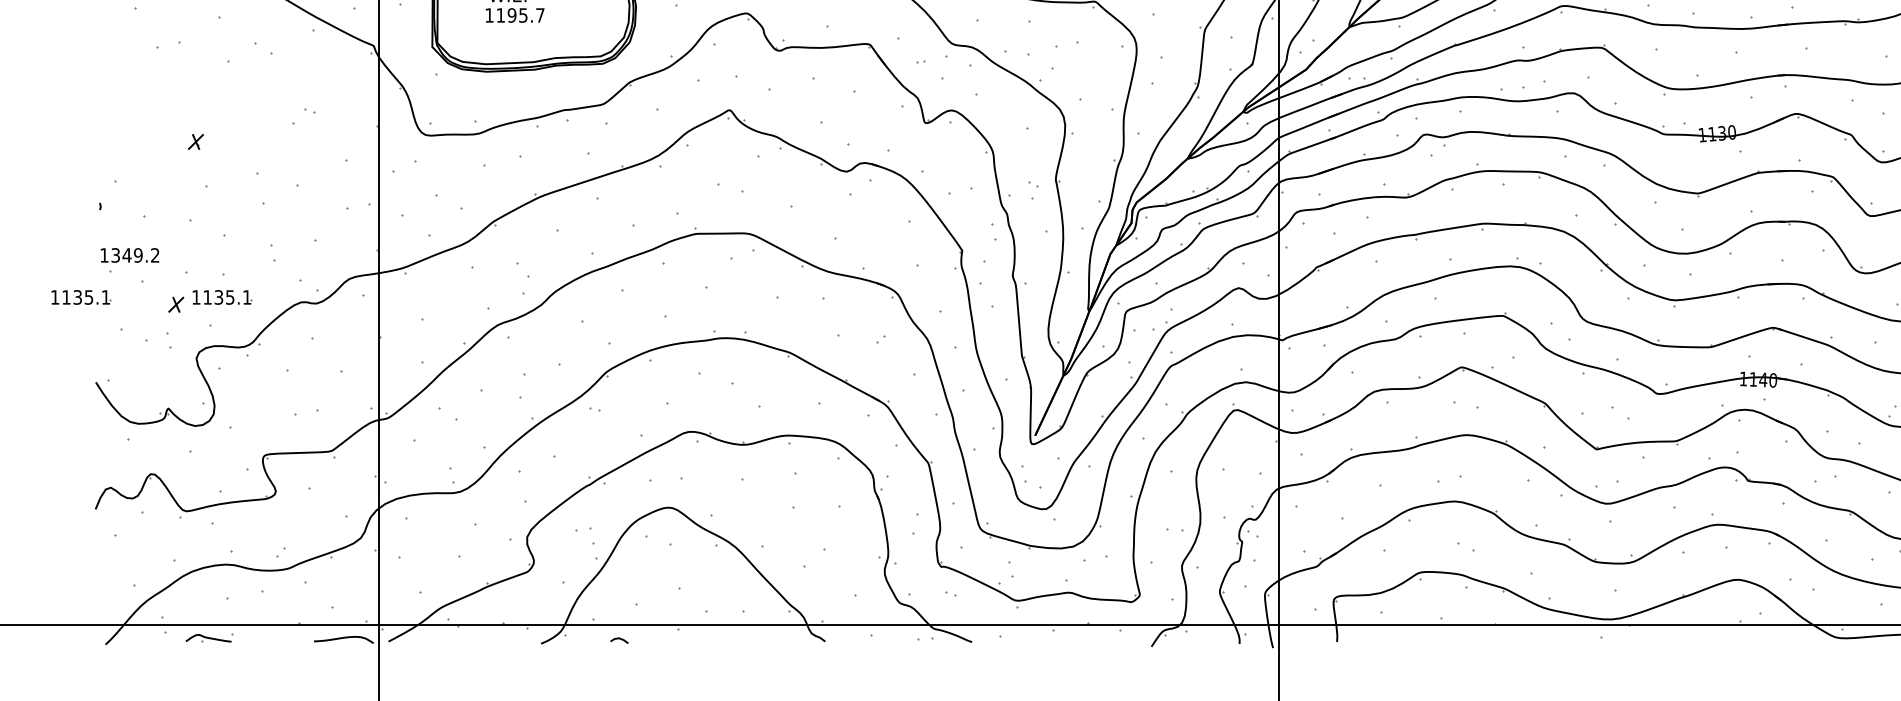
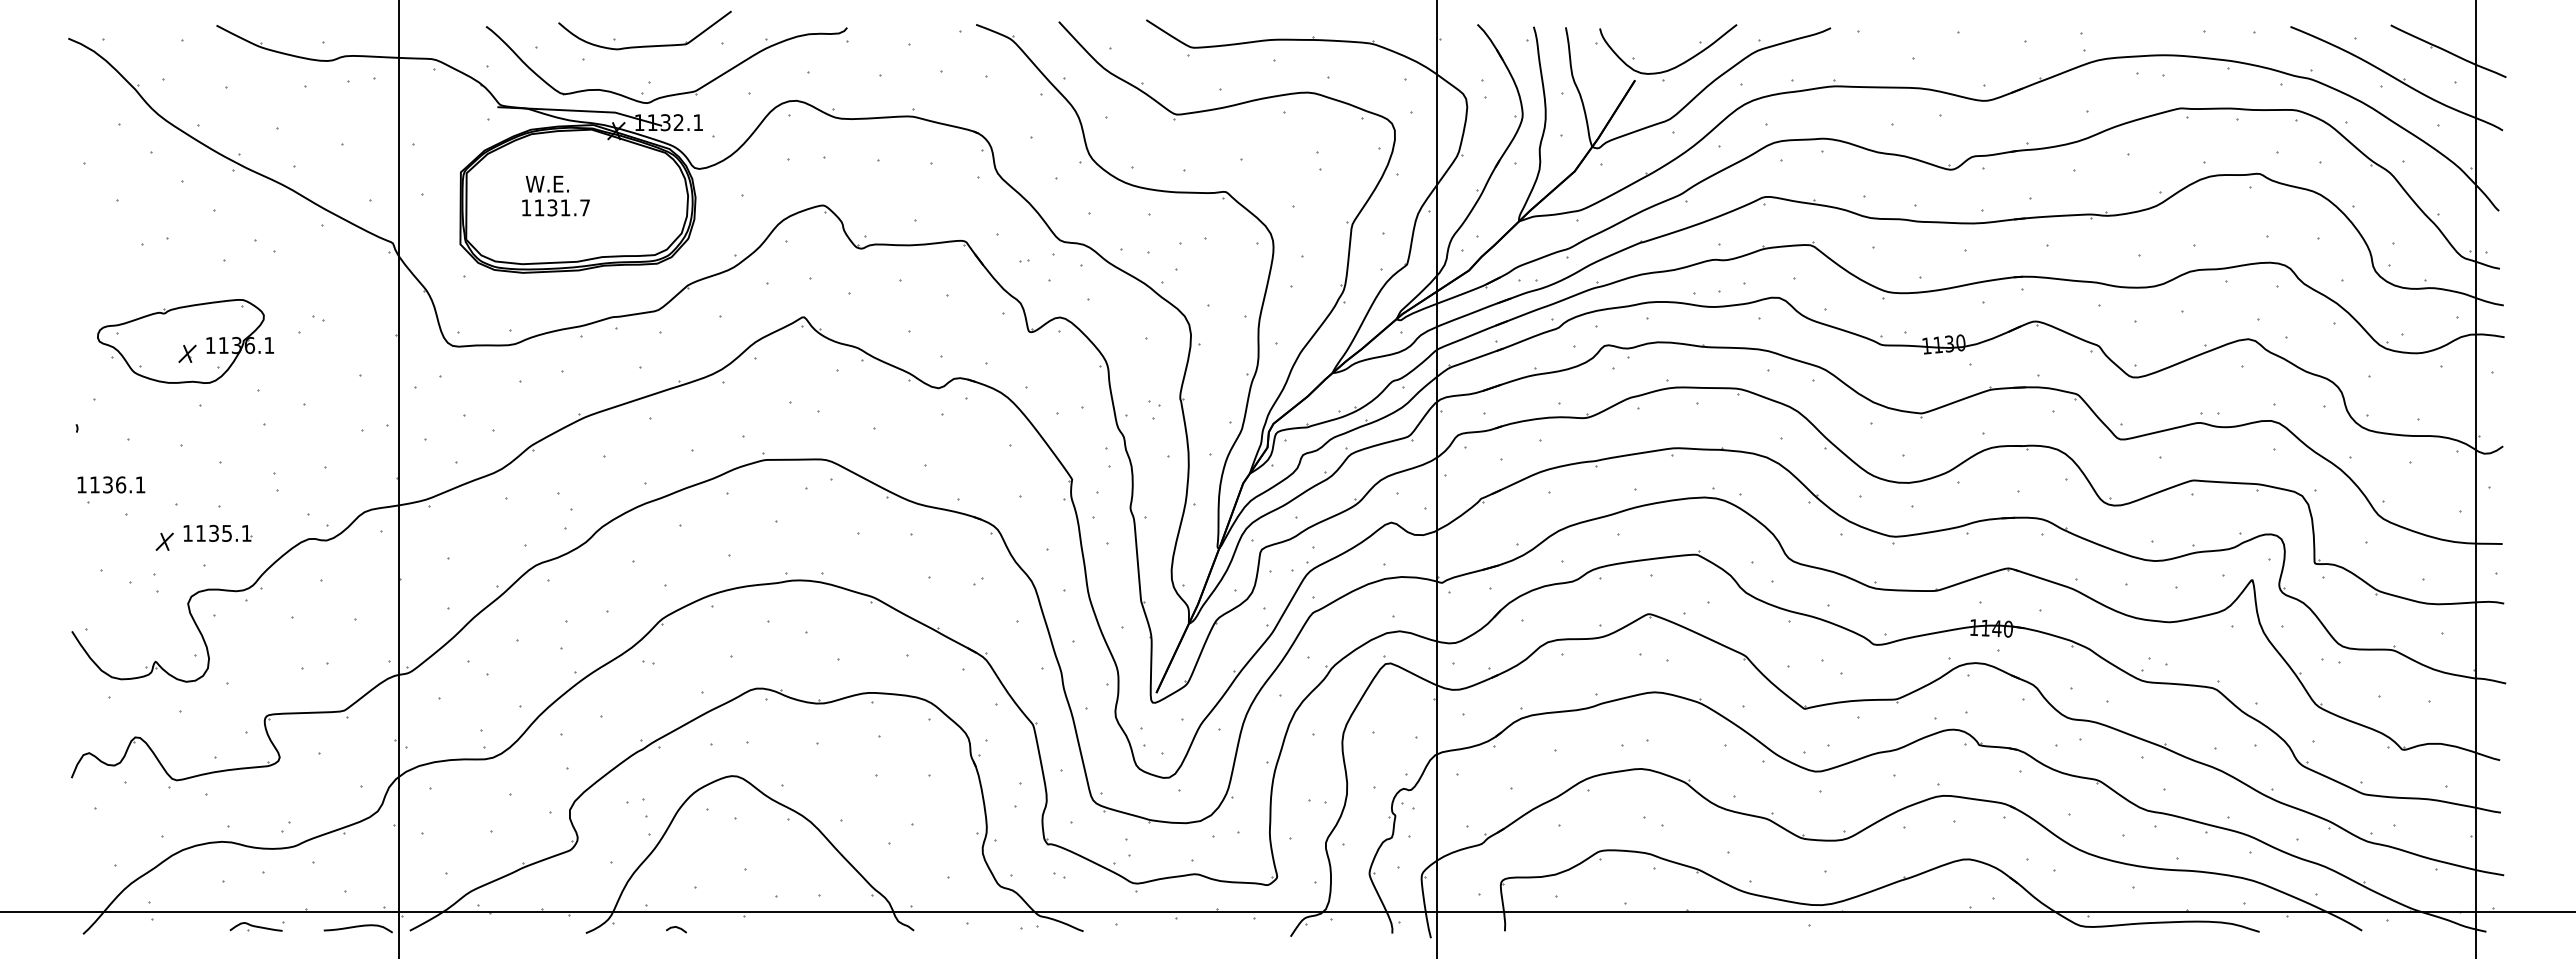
text: (517, 15) -> (558, 207), 1195.7 -> 1131.7
part: (194, 131) -> (185, 341), added
text: (135, 255) -> (117, 484), 1349.2 -> 1136.1
part: (80, 296) -> (54, 532), removed
part: (208, 637) -> (256, 926), moved

